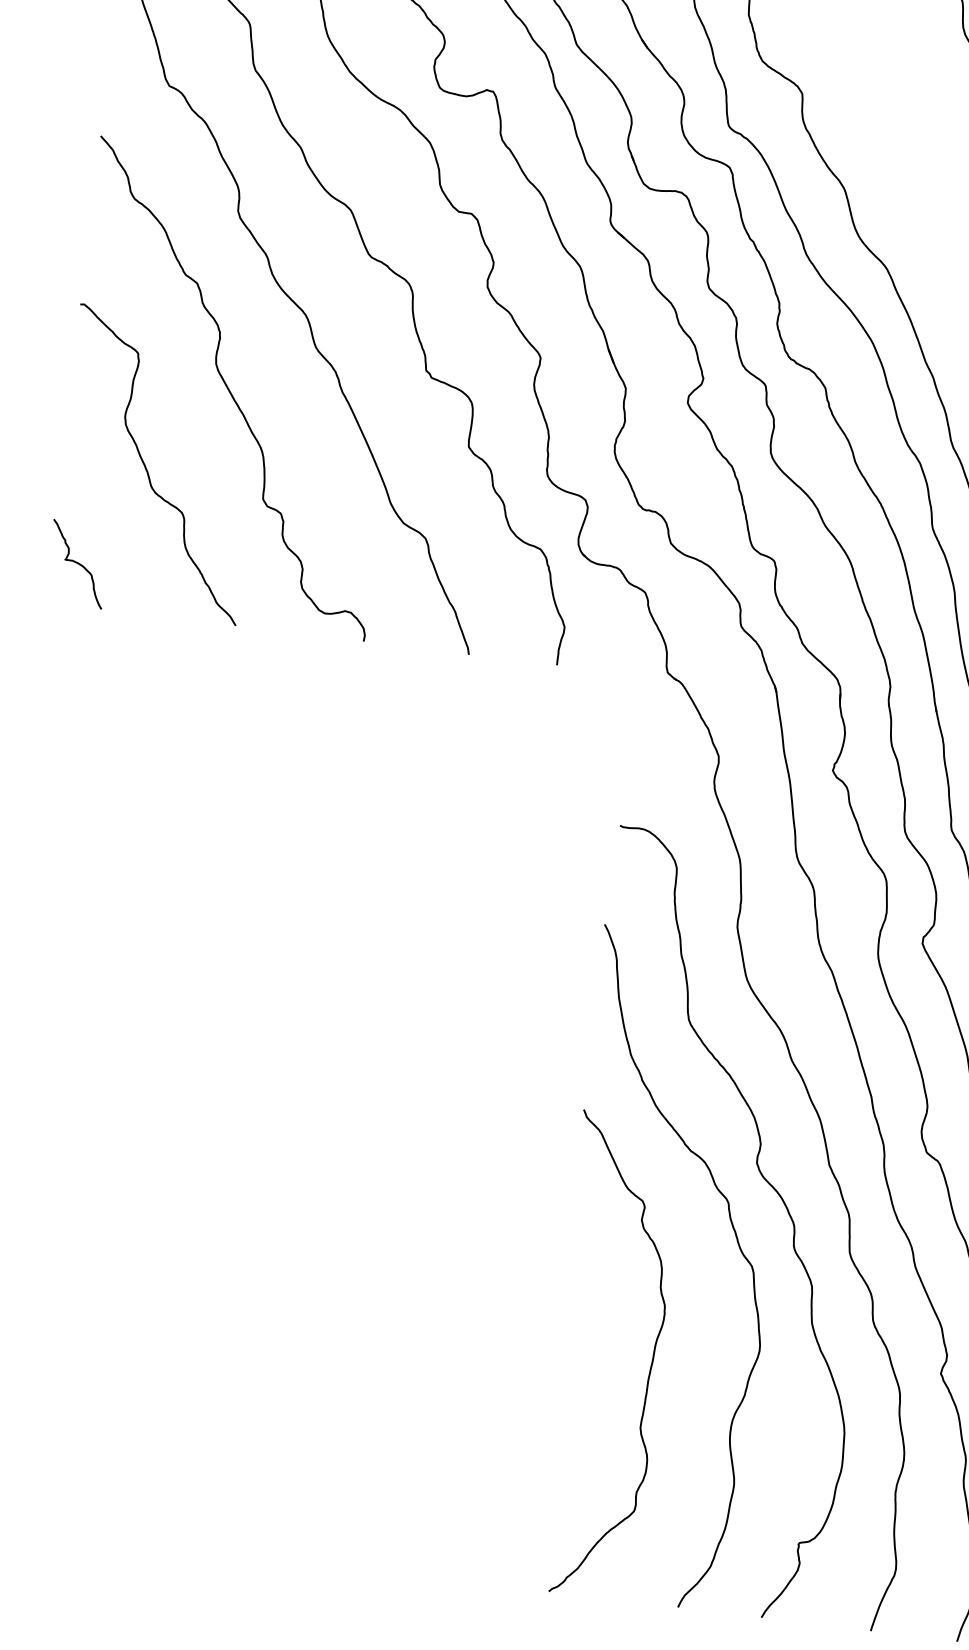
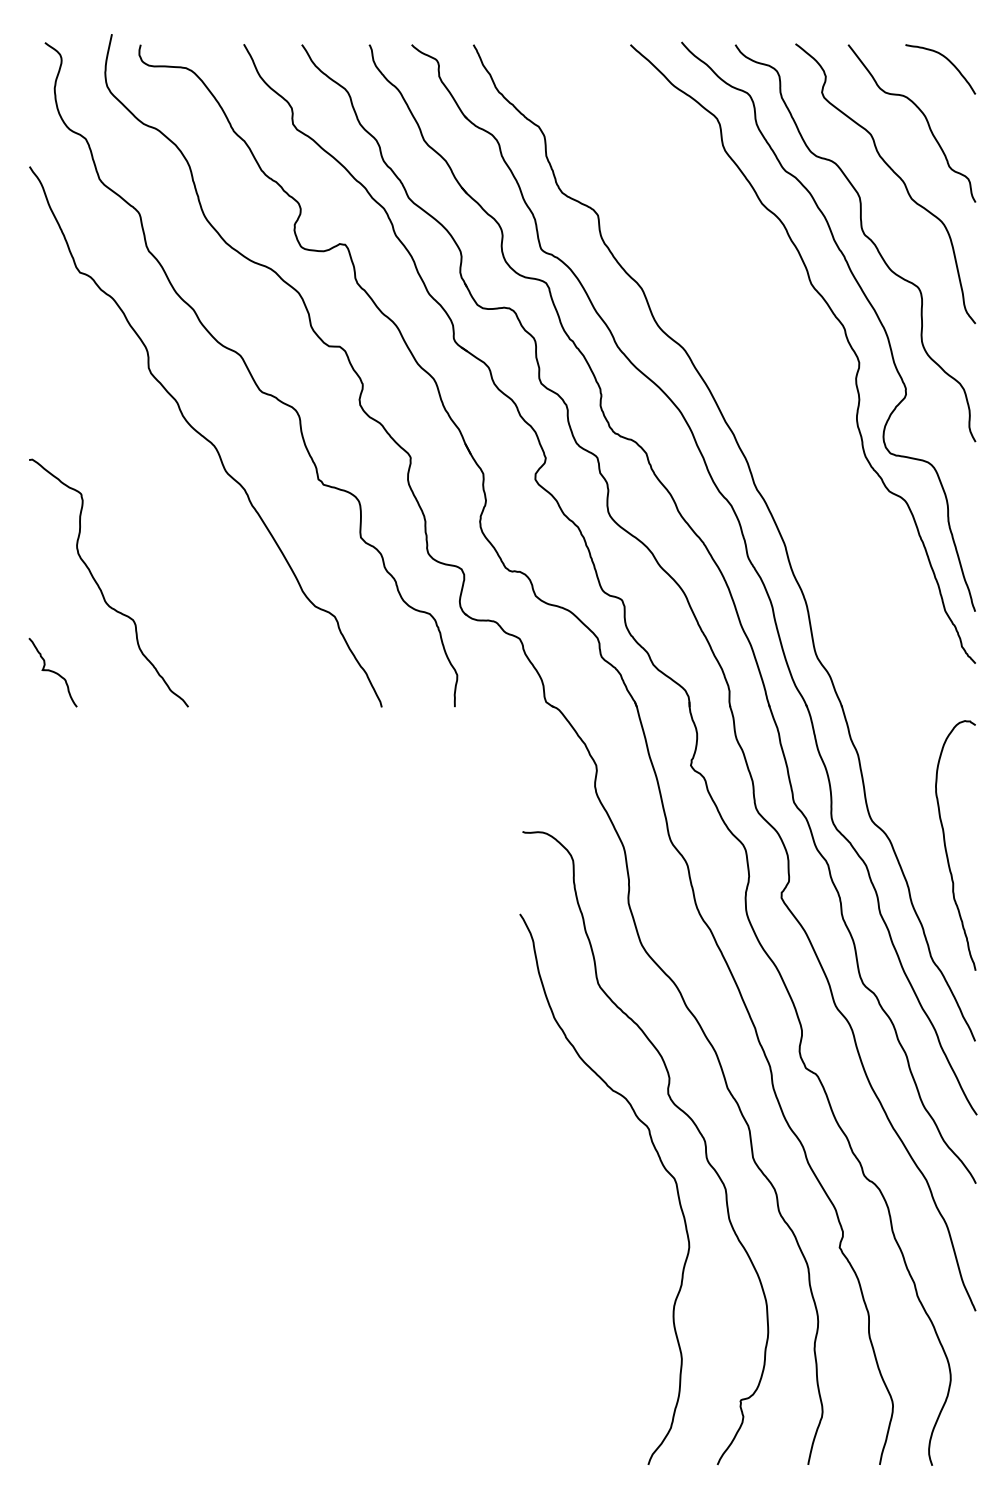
curve: (229, 388) -> (159, 513), removed
curve: (650, 1363) -> (601, 1268), removed

